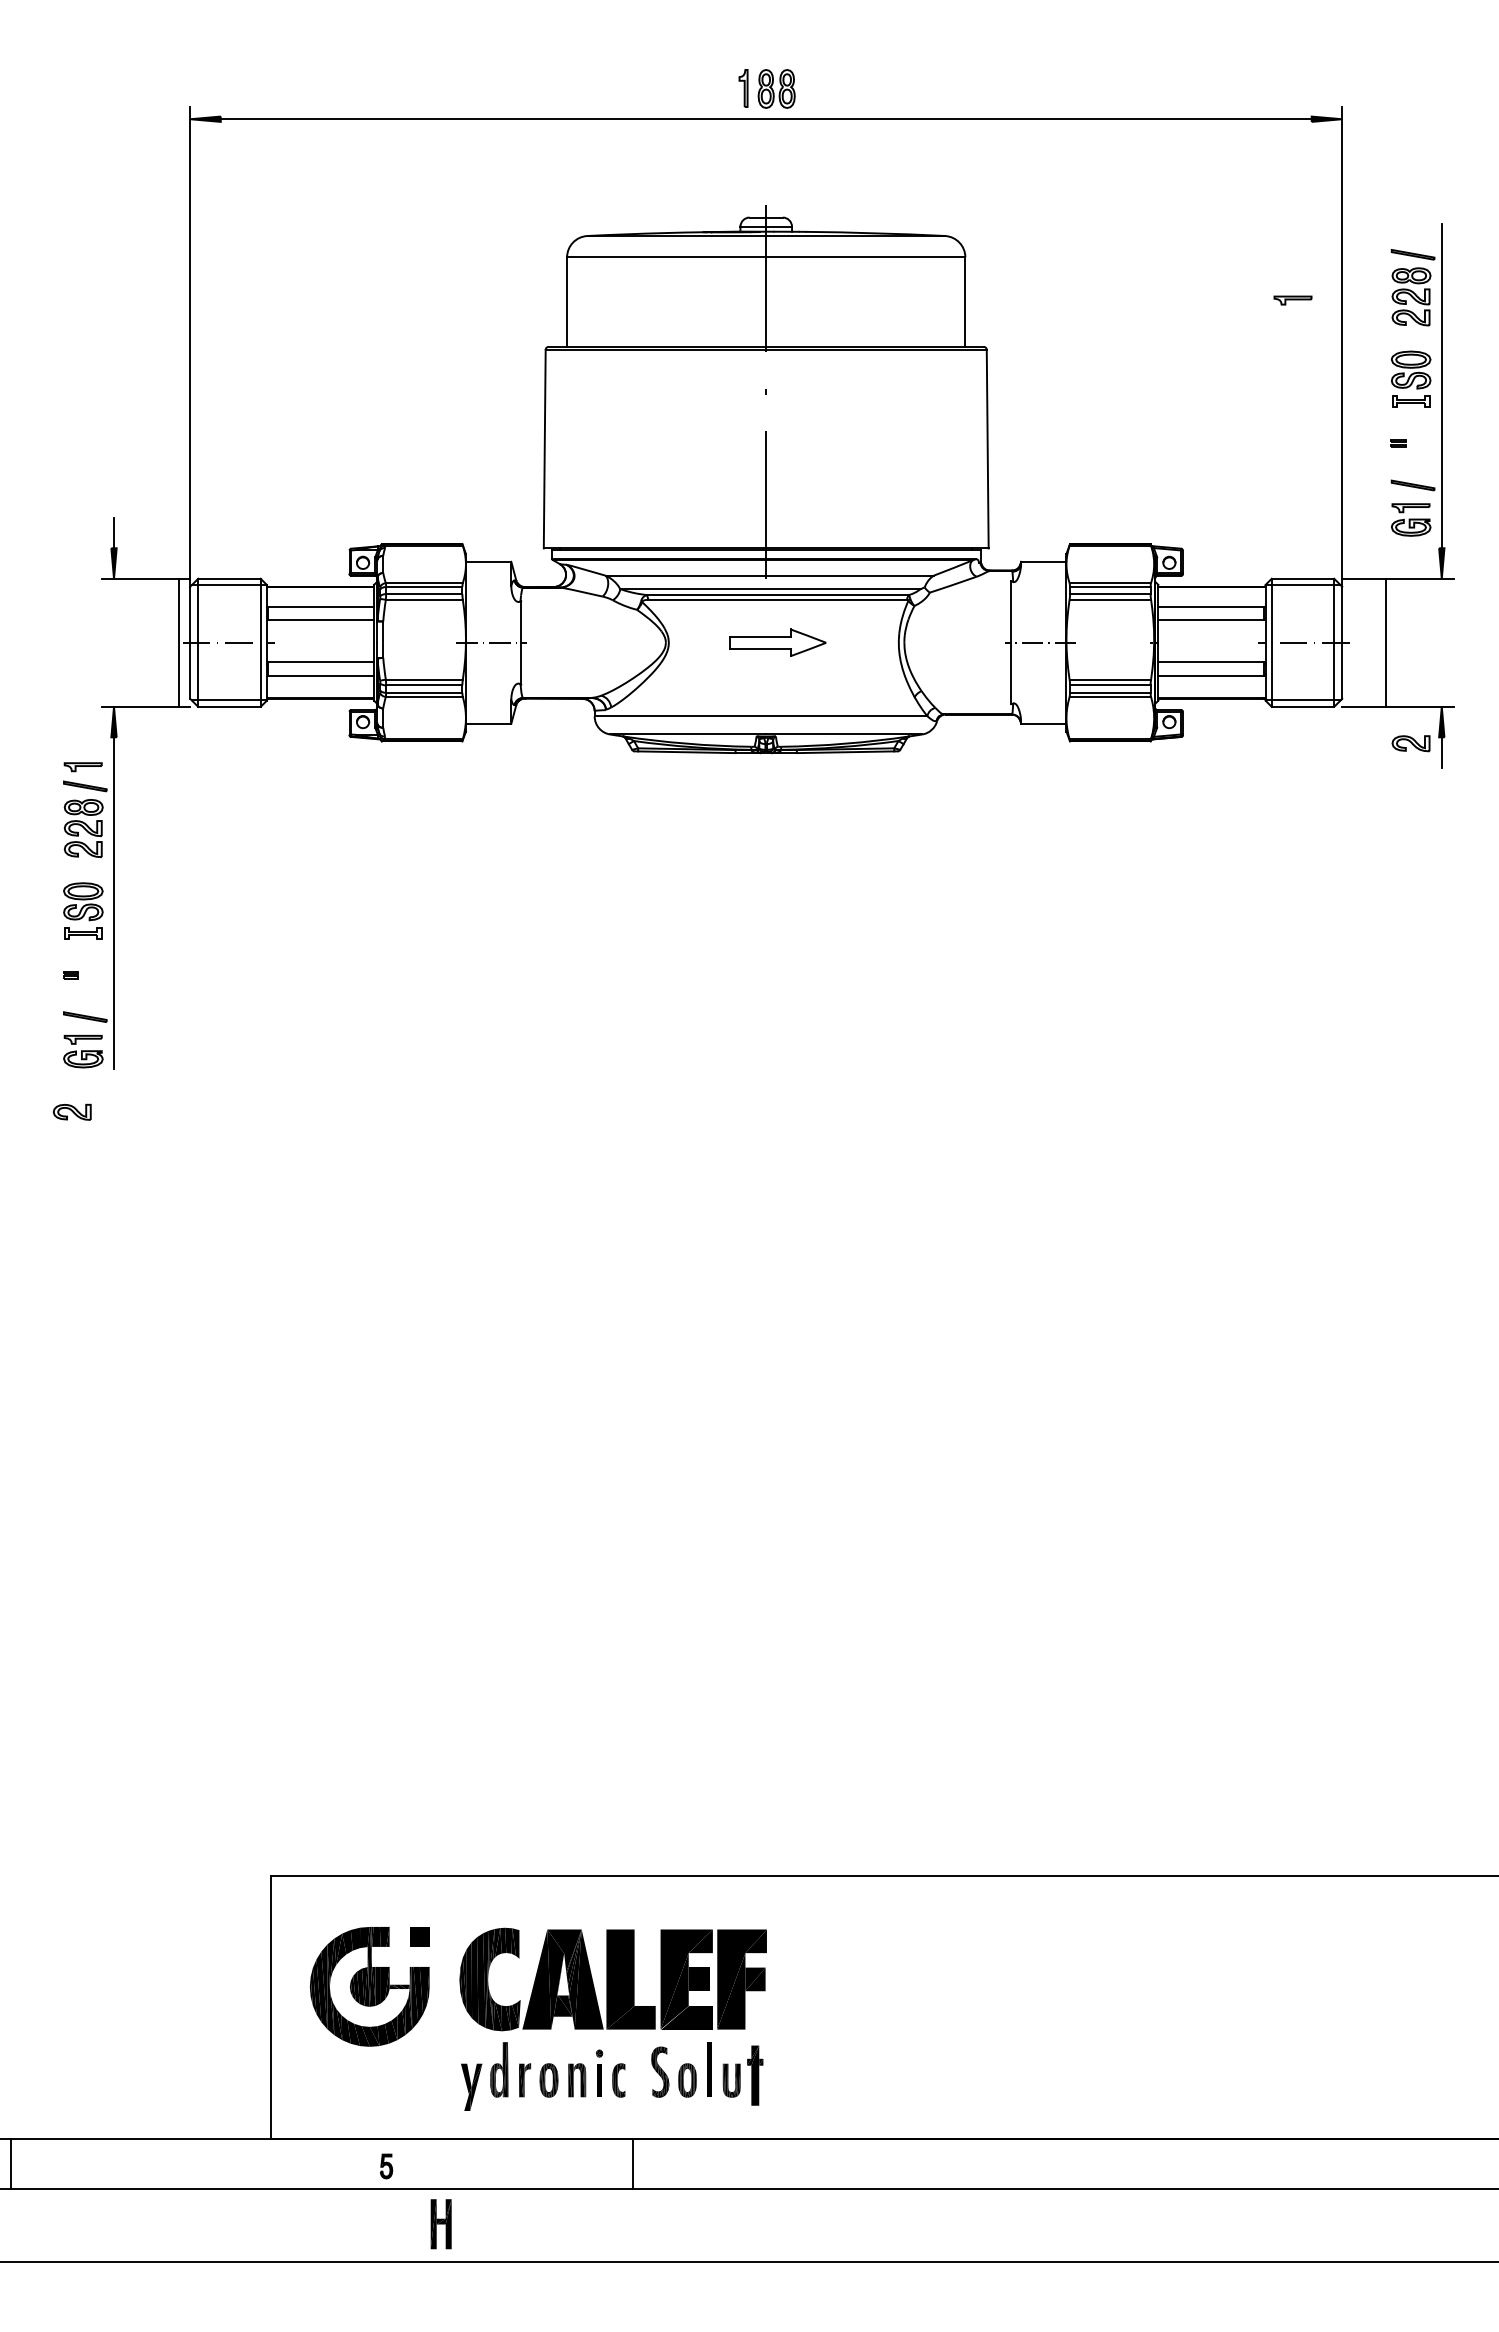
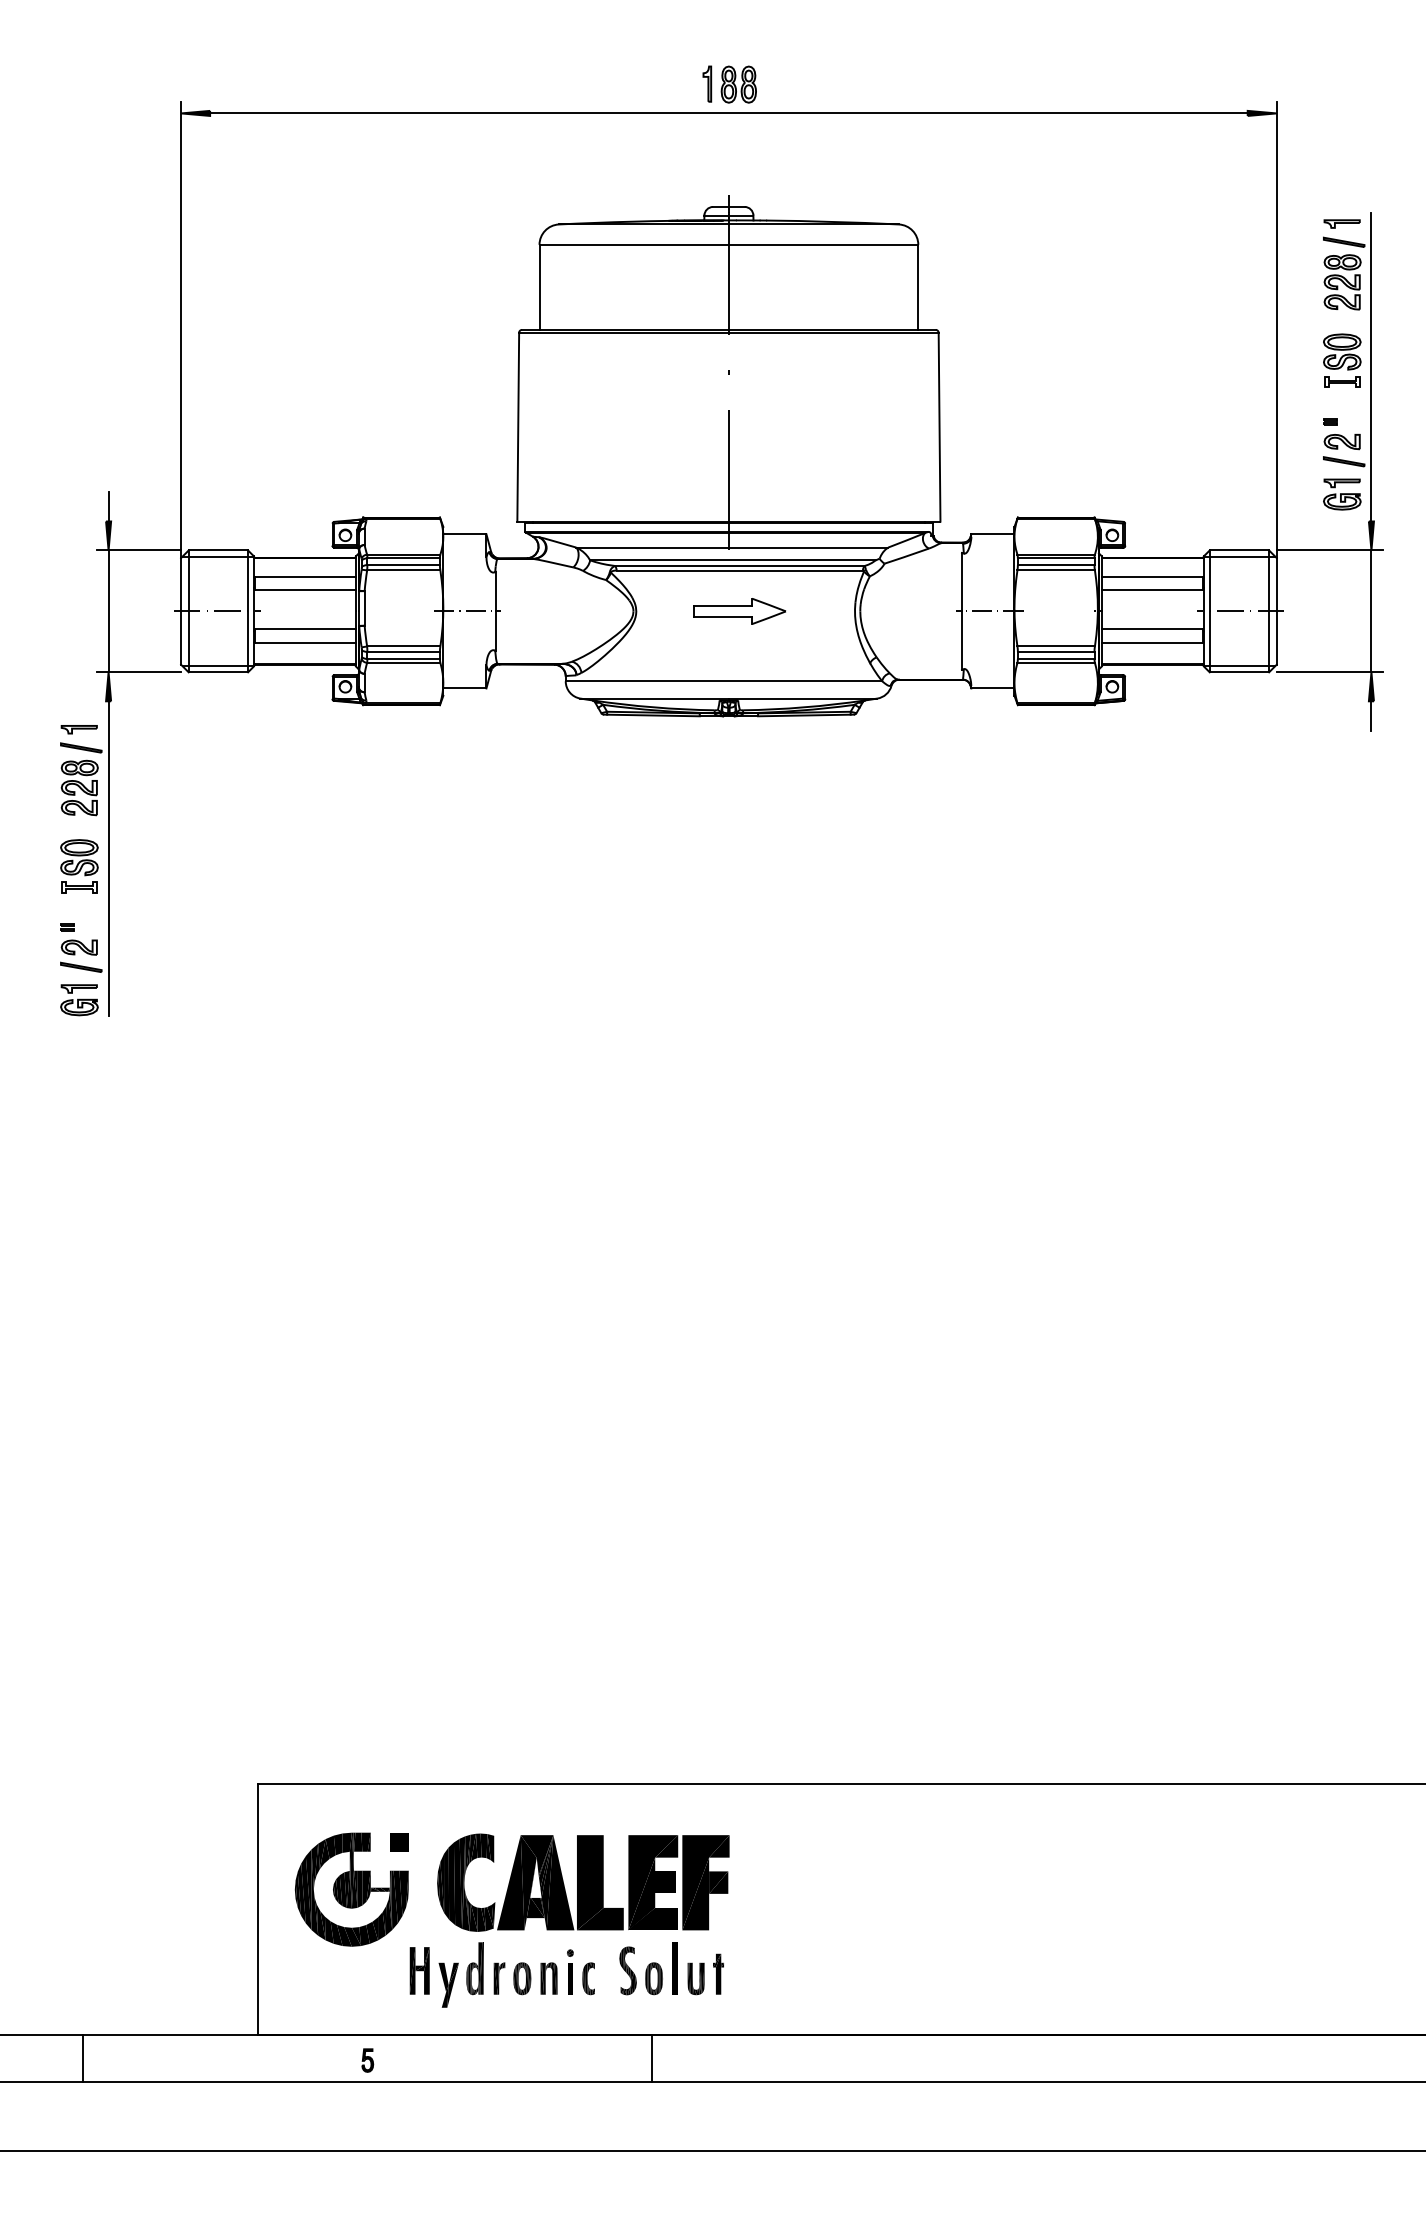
part: (1292, 300) -> (1341, 224), moved
line: (179, 642) -> (109, 611), moved
line: (1385, 642) -> (1371, 611), moved
part: (1410, 743) -> (1341, 441), moved
part: (71, 1111) -> (78, 946), moved
part: (755, 2075) -> (718, 1974), size x0.71
line: (11, 2163) -> (83, 2057), moved
line: (632, 2163) -> (651, 2057), moved
part: (440, 2224) -> (419, 1971), moved

